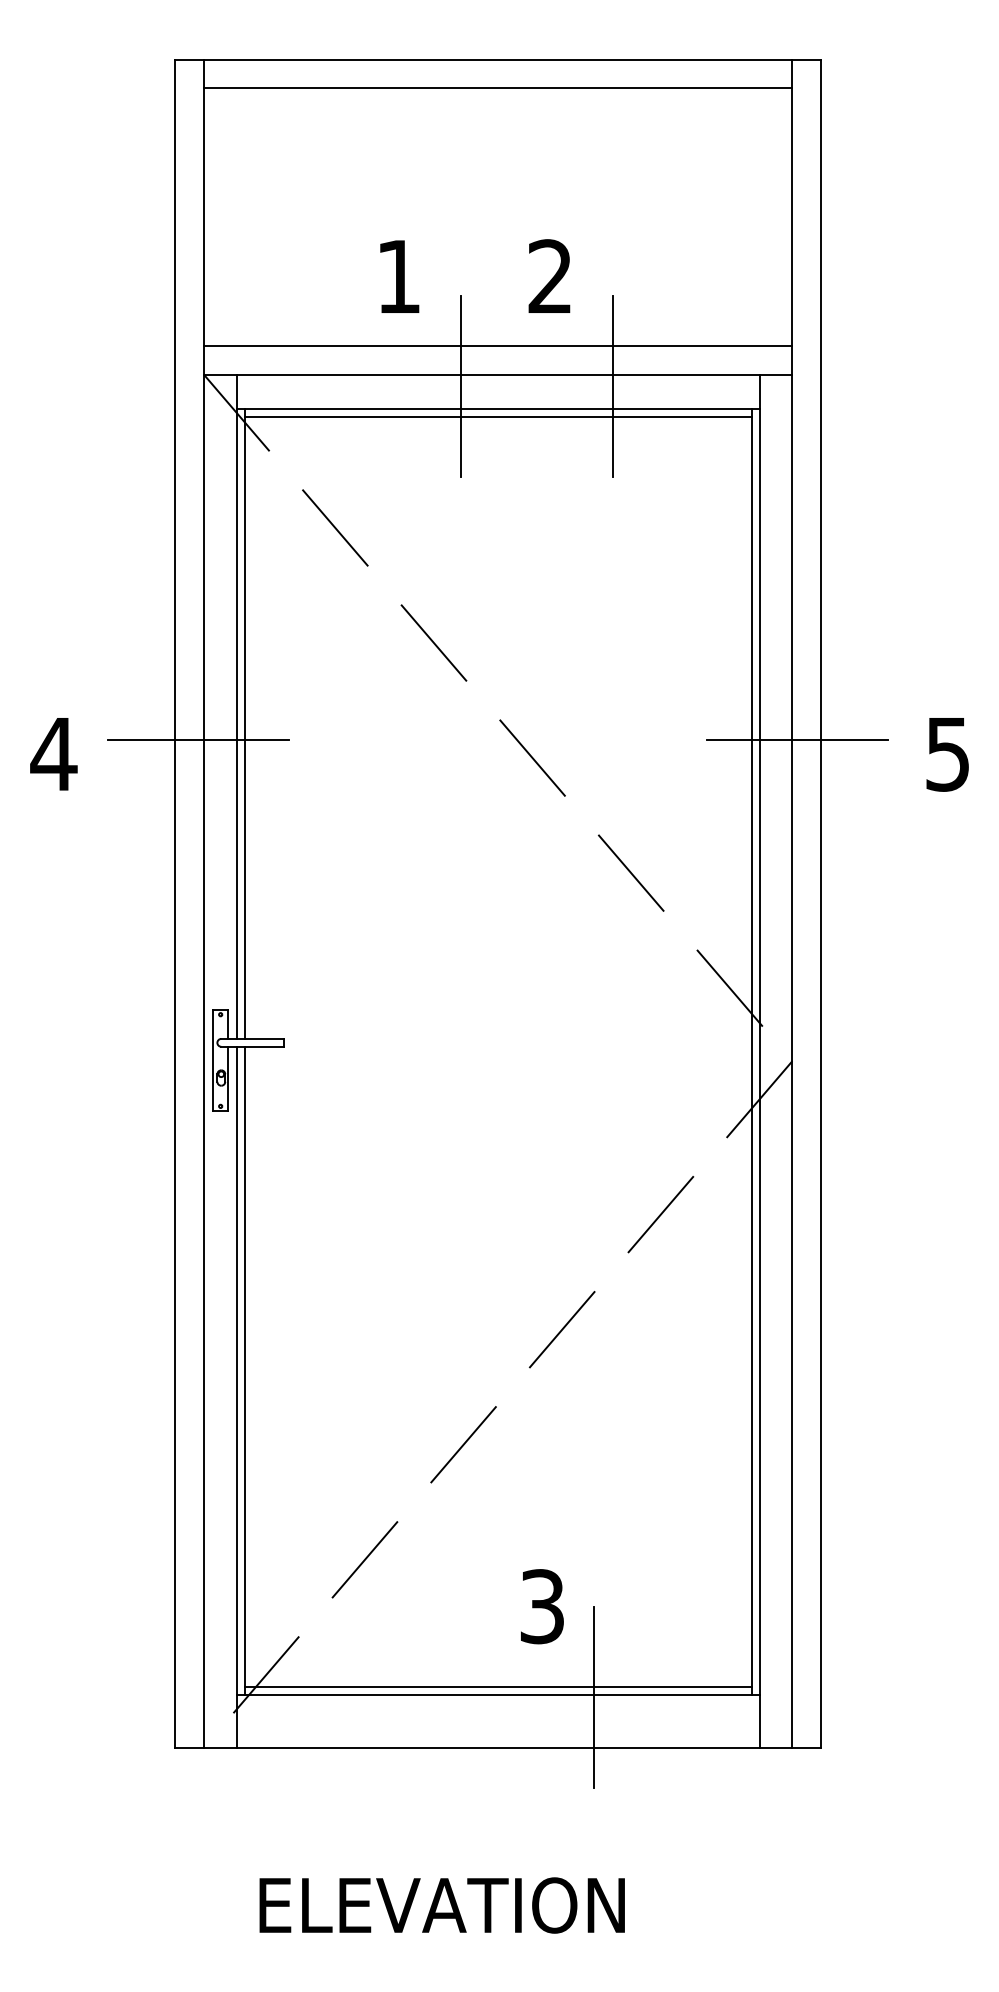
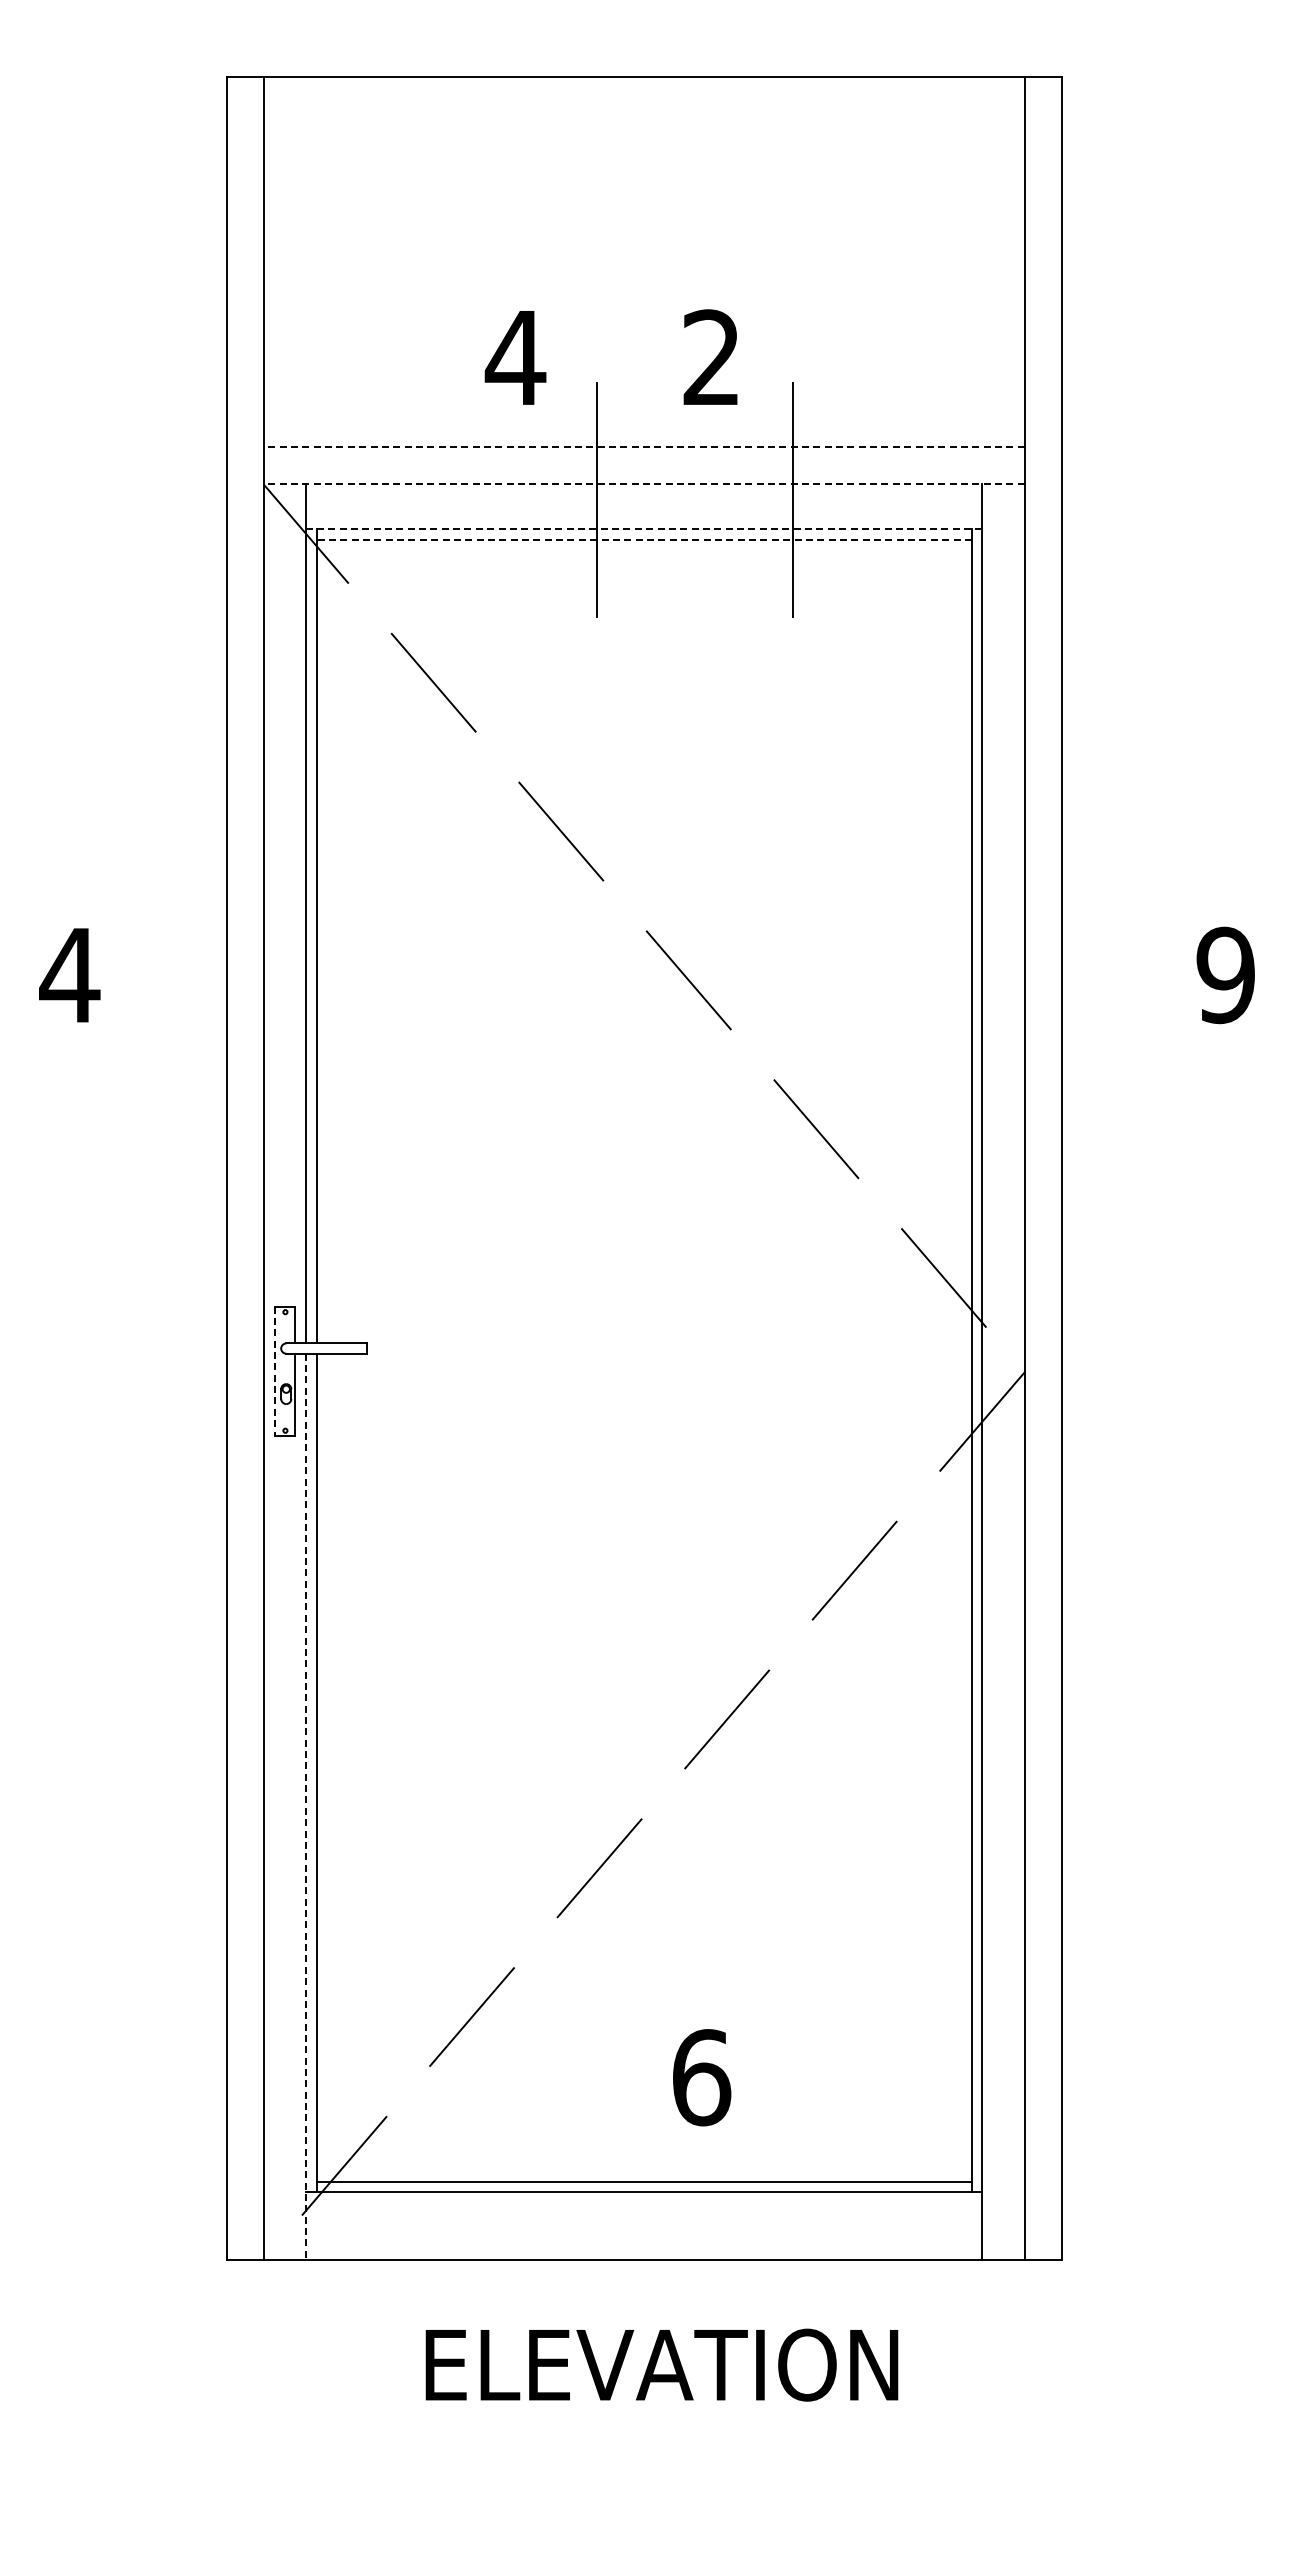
line: (497, 88) -> (643, 114), removed
text: (398, 276) -> (515, 357), 1 -> 4
line: (498, 346) -> (644, 447), solid -> dashed
line: (498, 374) -> (644, 484), solid -> dashed
line: (497, 409) -> (643, 529), solid -> dashed
line: (498, 417) -> (644, 539), solid -> dashed
line: (199, 739) -> (257, 956), removed
line: (797, 739) -> (1031, 956), removed
text: (947, 753) -> (1225, 974), 5 -> 9
line: (212, 1060) -> (275, 1371), solid -> dashed
line: (236, 1397) -> (305, 1807), solid -> dashed
text: (543, 1606) -> (702, 2077), 3 -> 6
line: (594, 1697) -> (768, 2195), removed
text: (441, 1905) -> (661, 2364), moved

